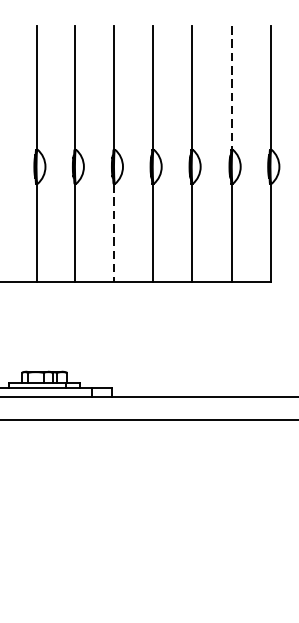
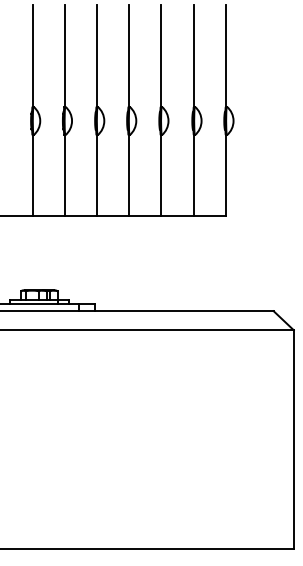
line: (232, 88) -> (194, 56), dashed -> solid
line: (113, 233) -> (96, 176), dashed -> solid

